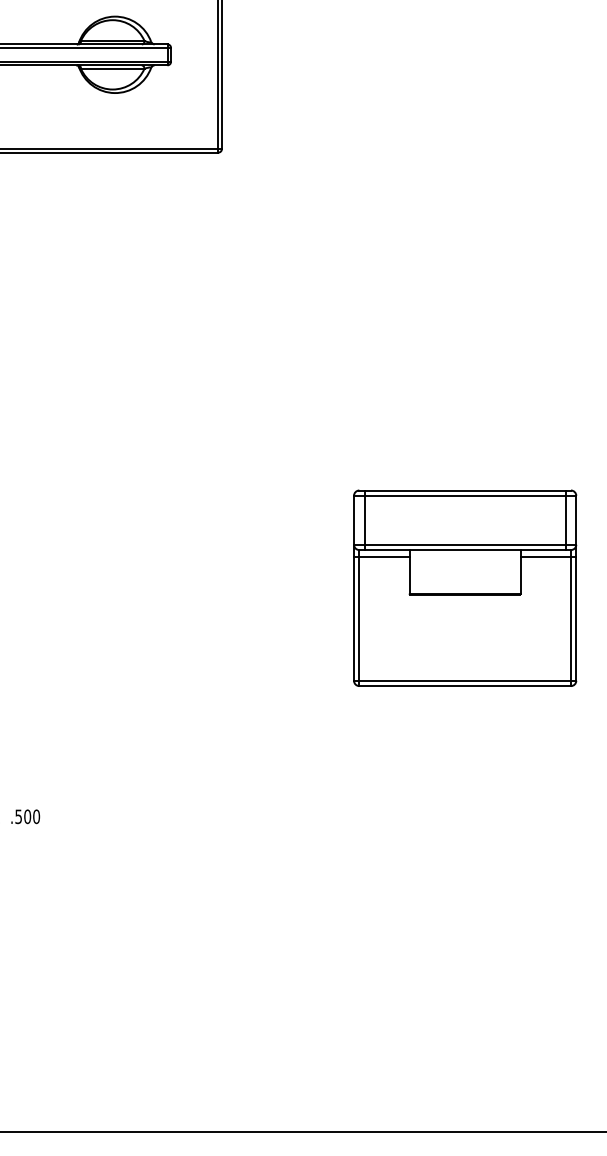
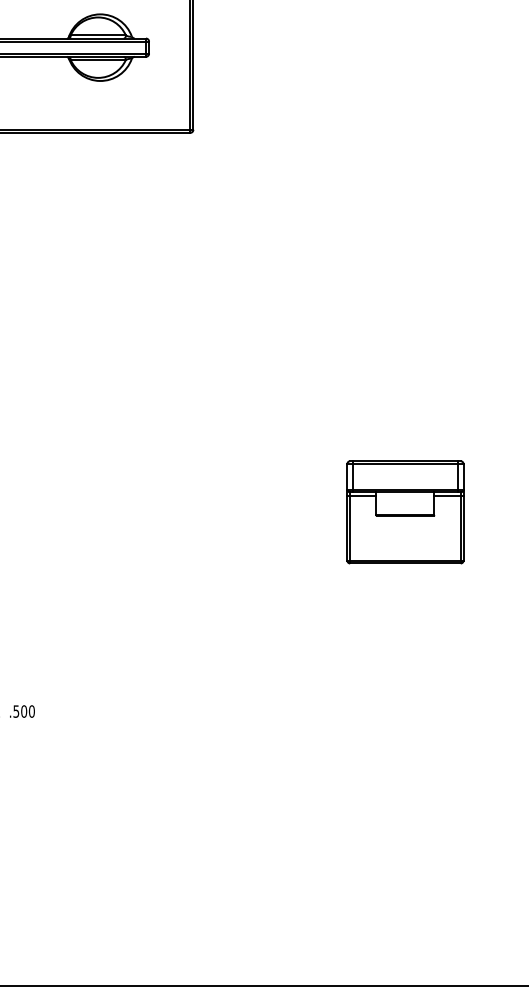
part: (465, 587) -> (405, 511), size x0.6

